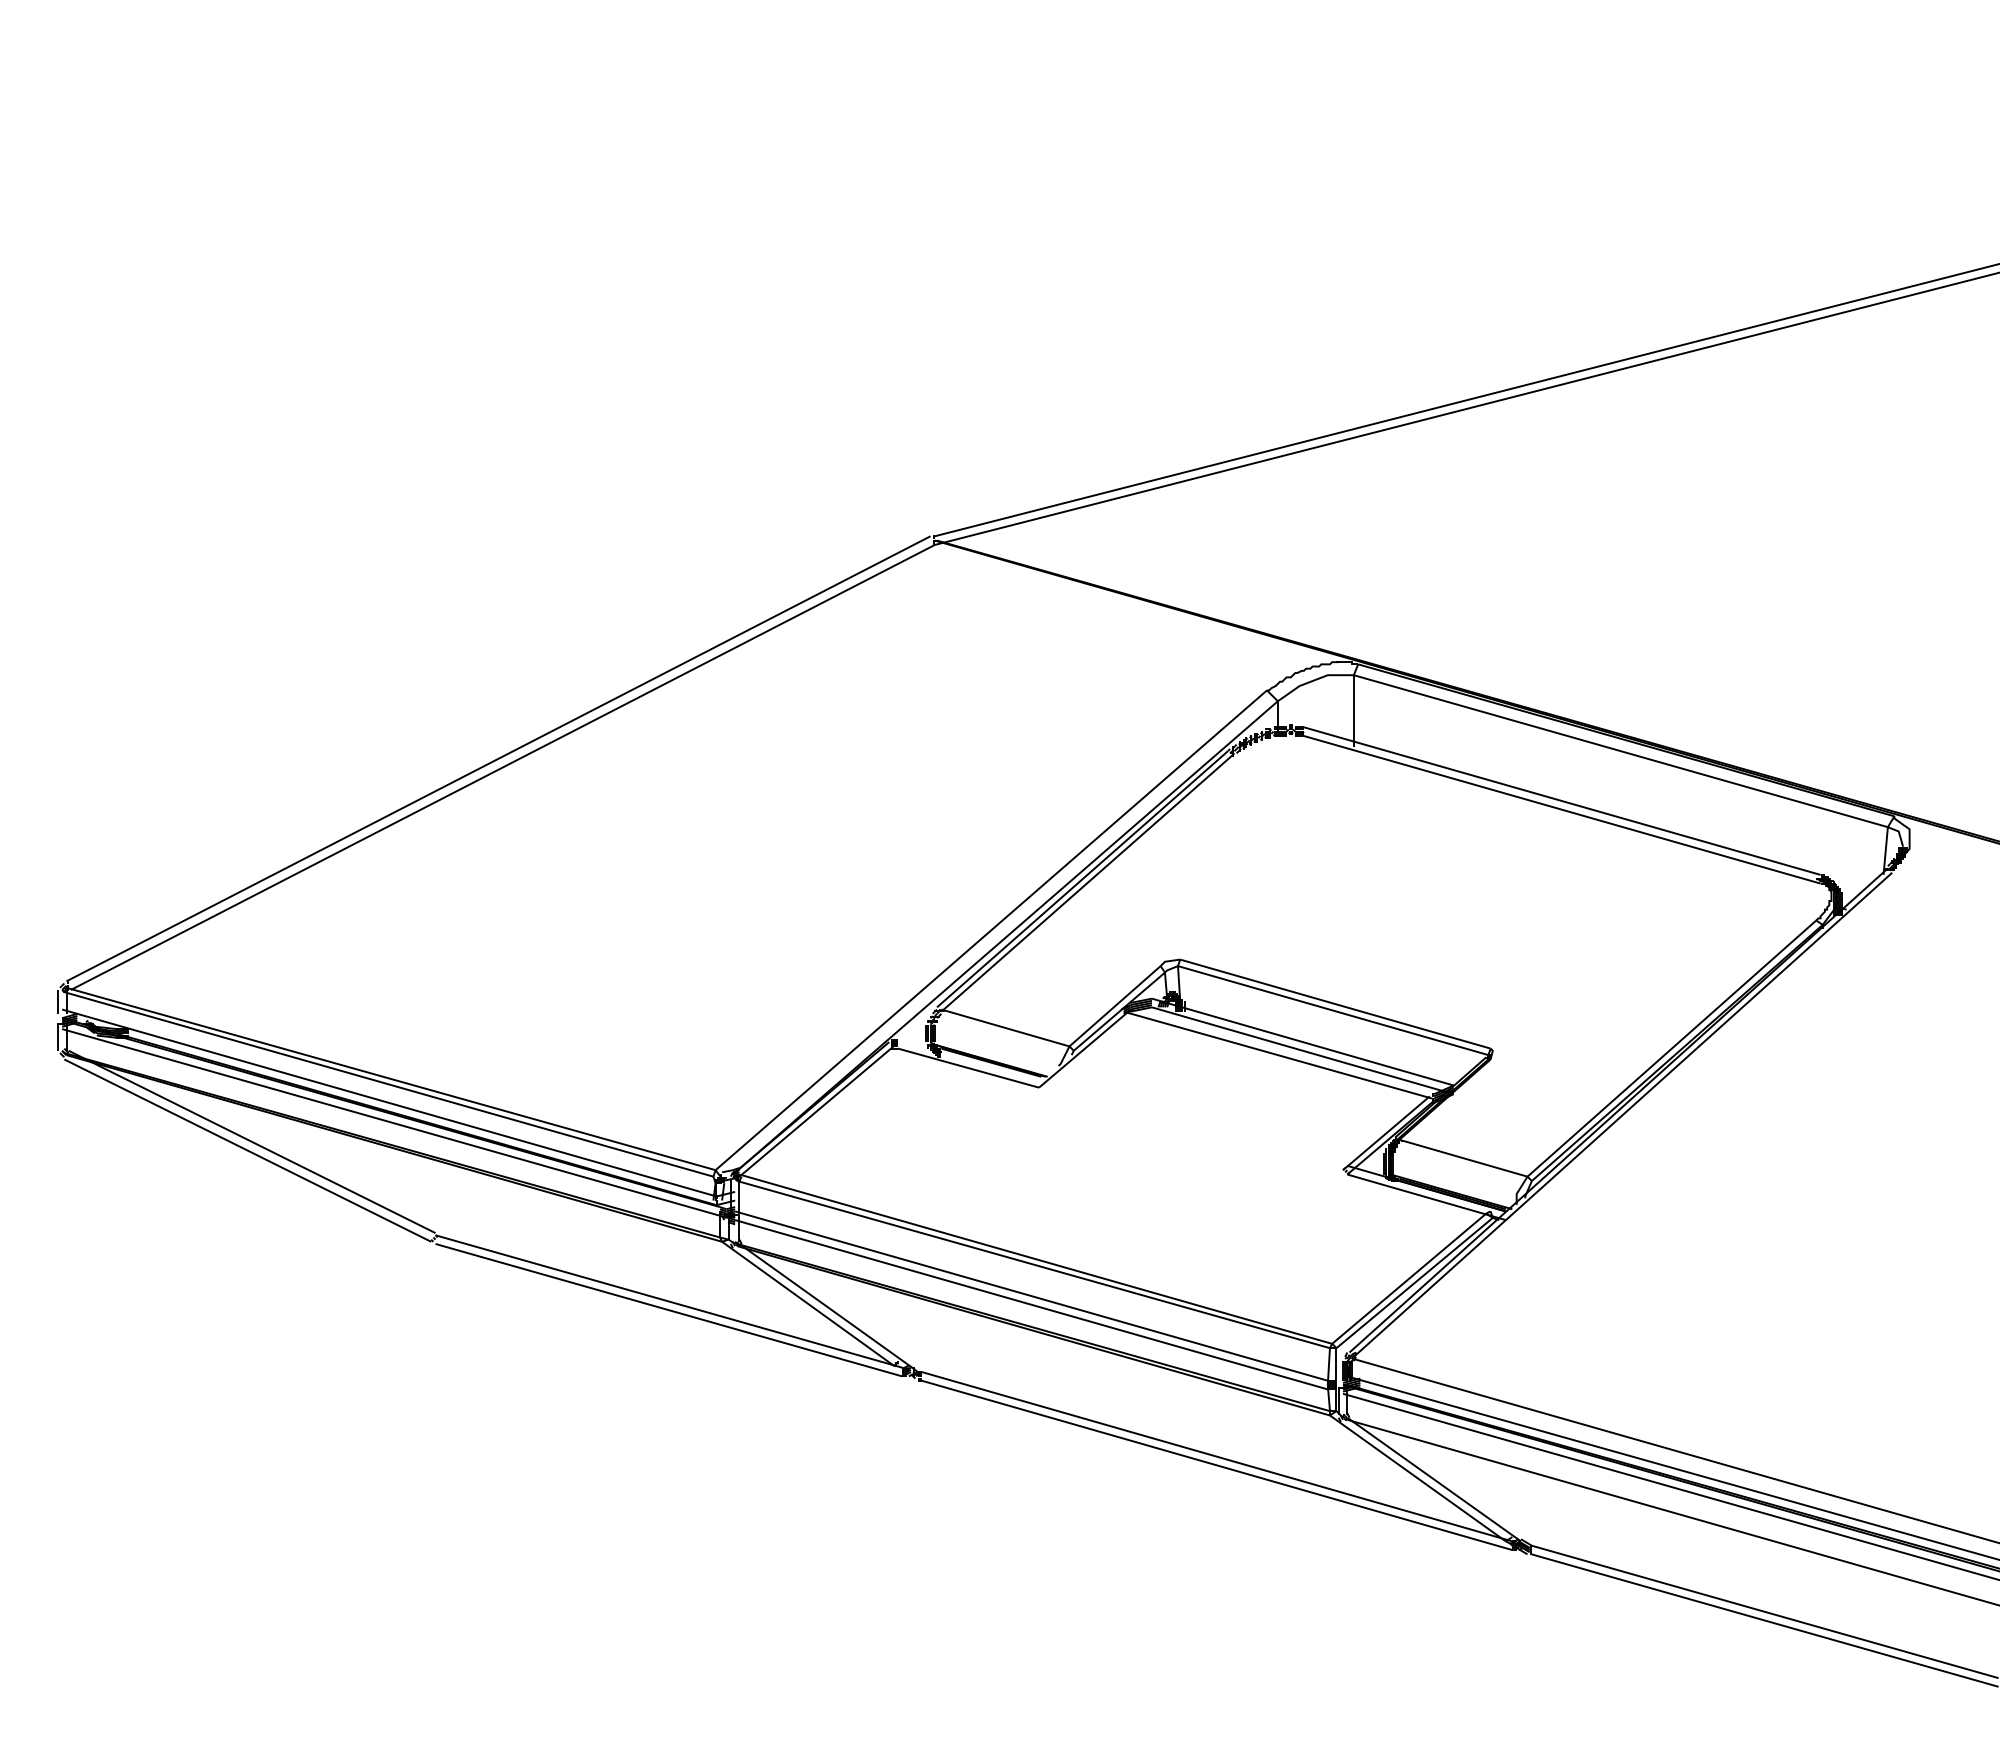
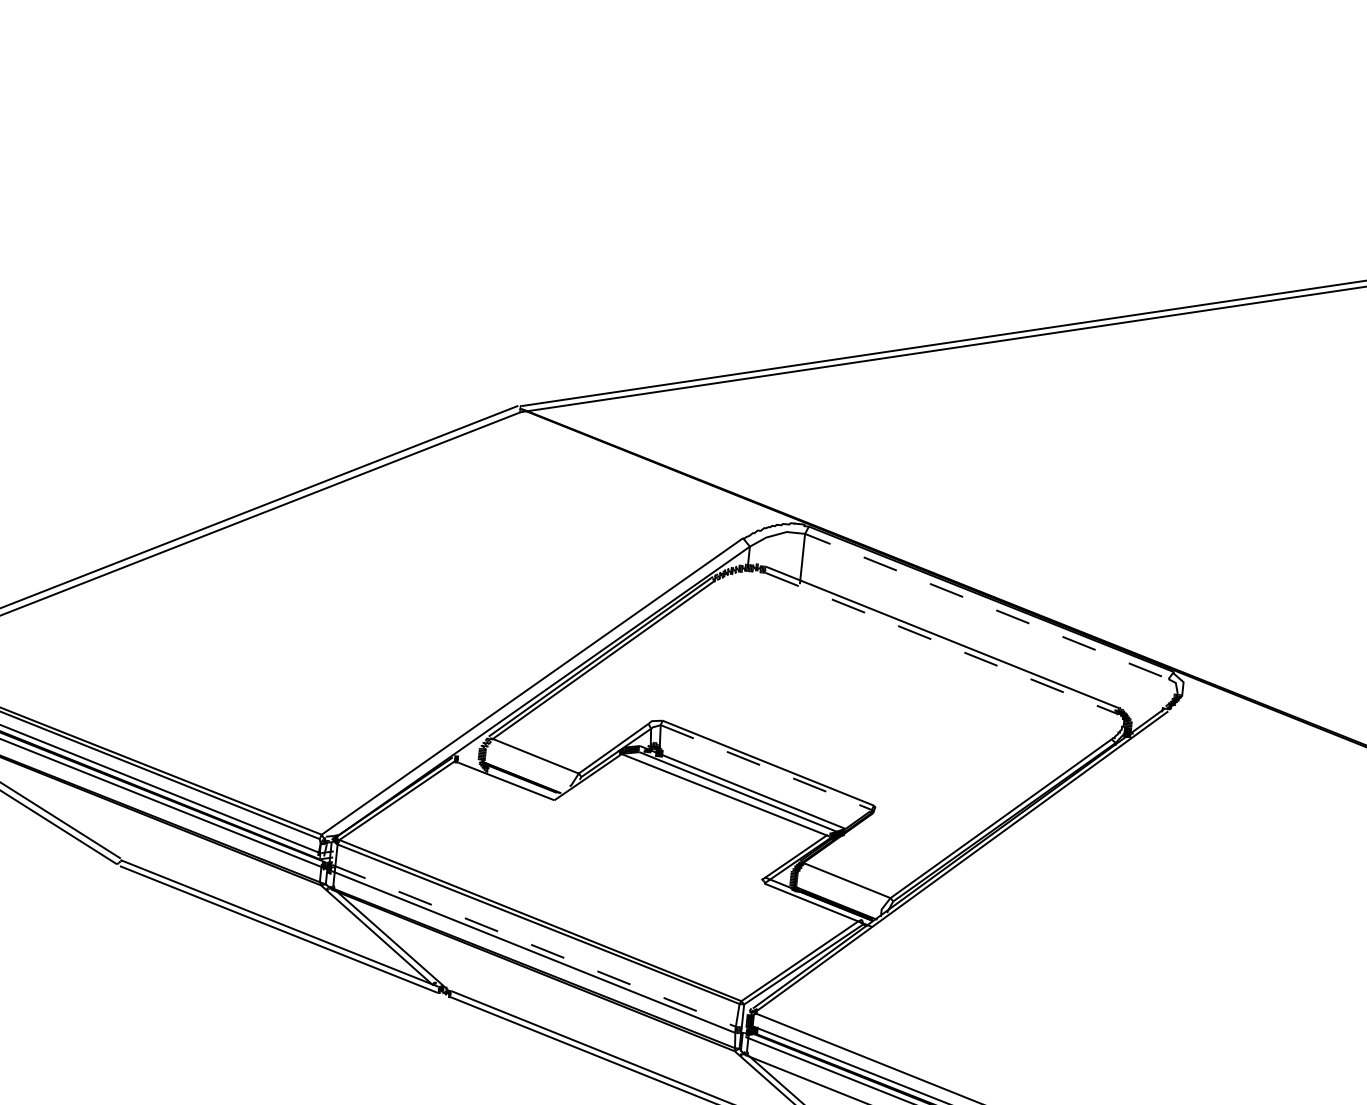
line: (1638, 756) -> (998, 611), solid -> dashed
line: (1563, 810) -> (942, 643), solid -> dashed
line: (1333, 1010) -> (766, 767), solid -> dashed
line: (1031, 1296) -> (534, 946), solid -> dashed

